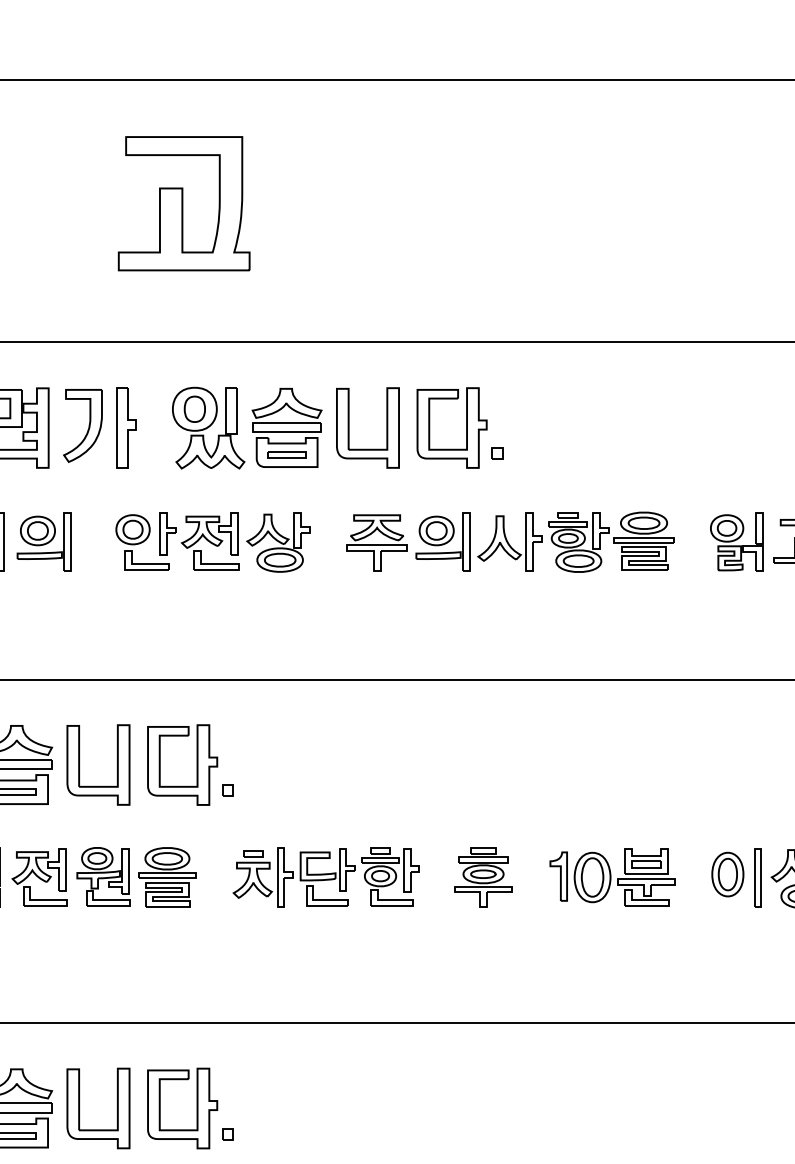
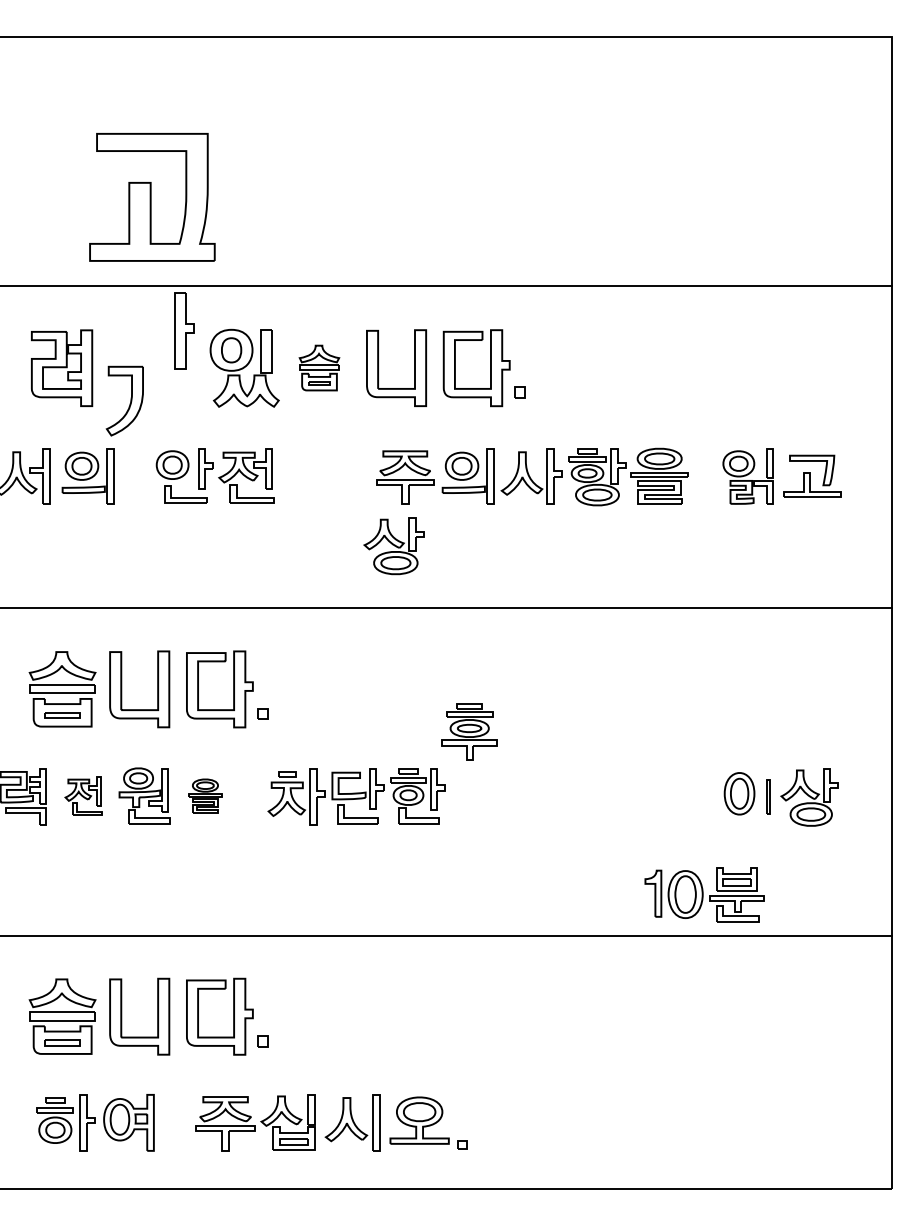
part: (184, 203) -> (152, 197), moved
part: (82, 425) -> (124, 400), moved
part: (126, 427) -> (184, 330), moved
part: (287, 427) -> (319, 367), size x0.6
part: (277, 542) -> (393, 546), moved
part: (167, 876) -> (205, 795), size x0.6
part: (39, 877) -> (83, 796), size x0.7
part: (483, 877) -> (469, 731), moved
part: (612, 877) -> (704, 894), moved
part: (758, 877) -> (768, 796), size x0.6

